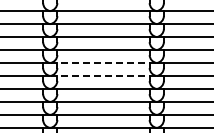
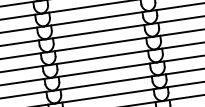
line: (103, 63) -> (100, 44), dashed -> solid
line: (103, 76) -> (102, 57), dashed -> solid

